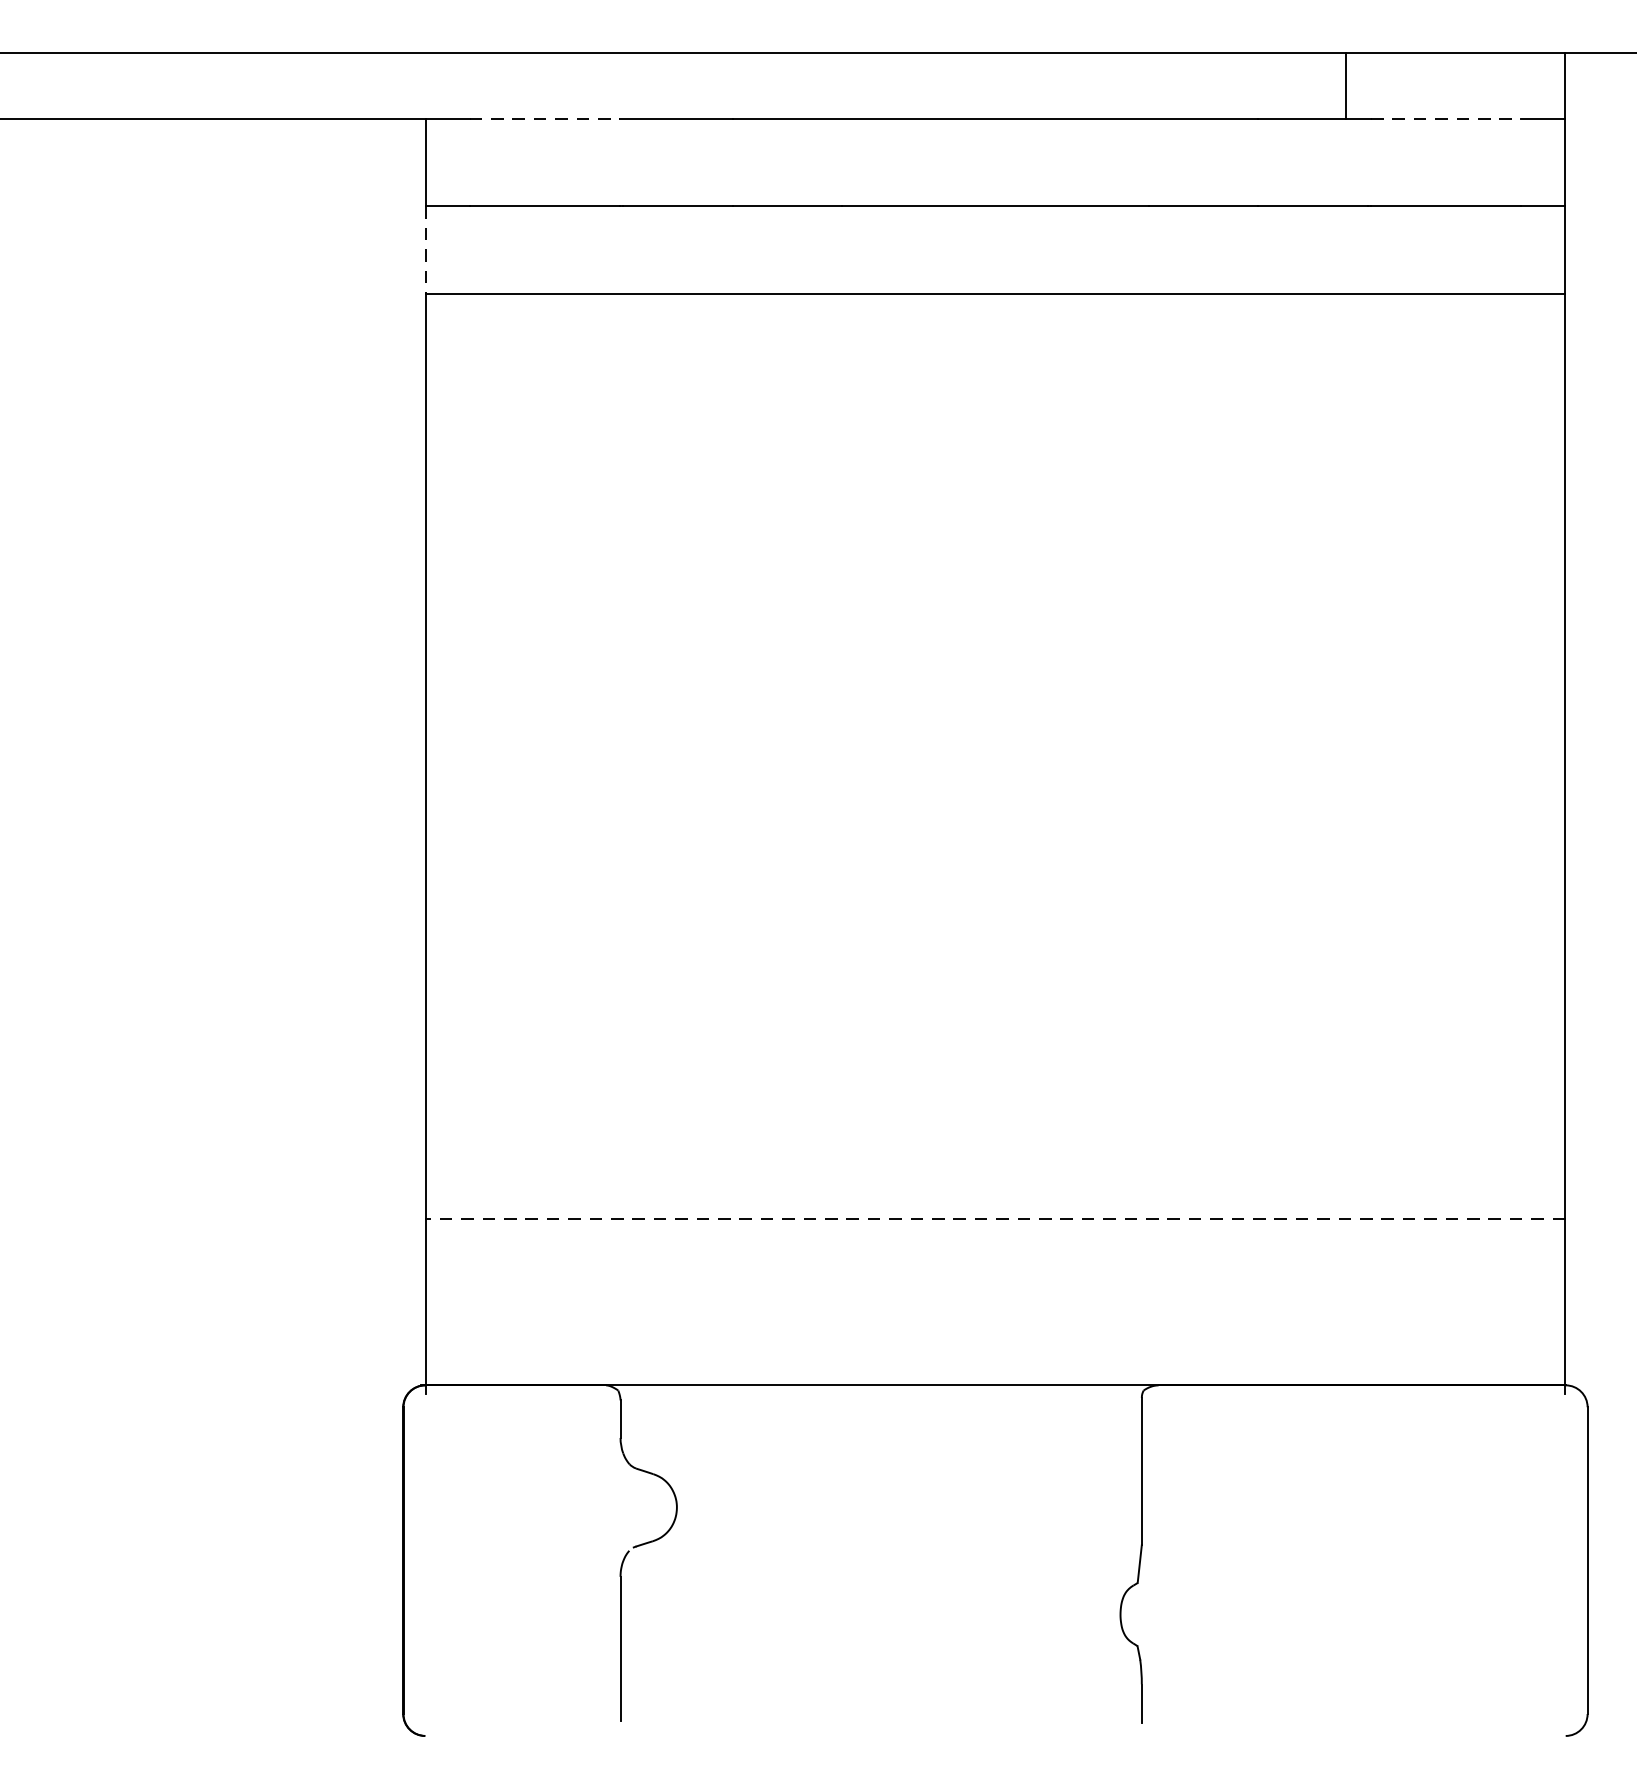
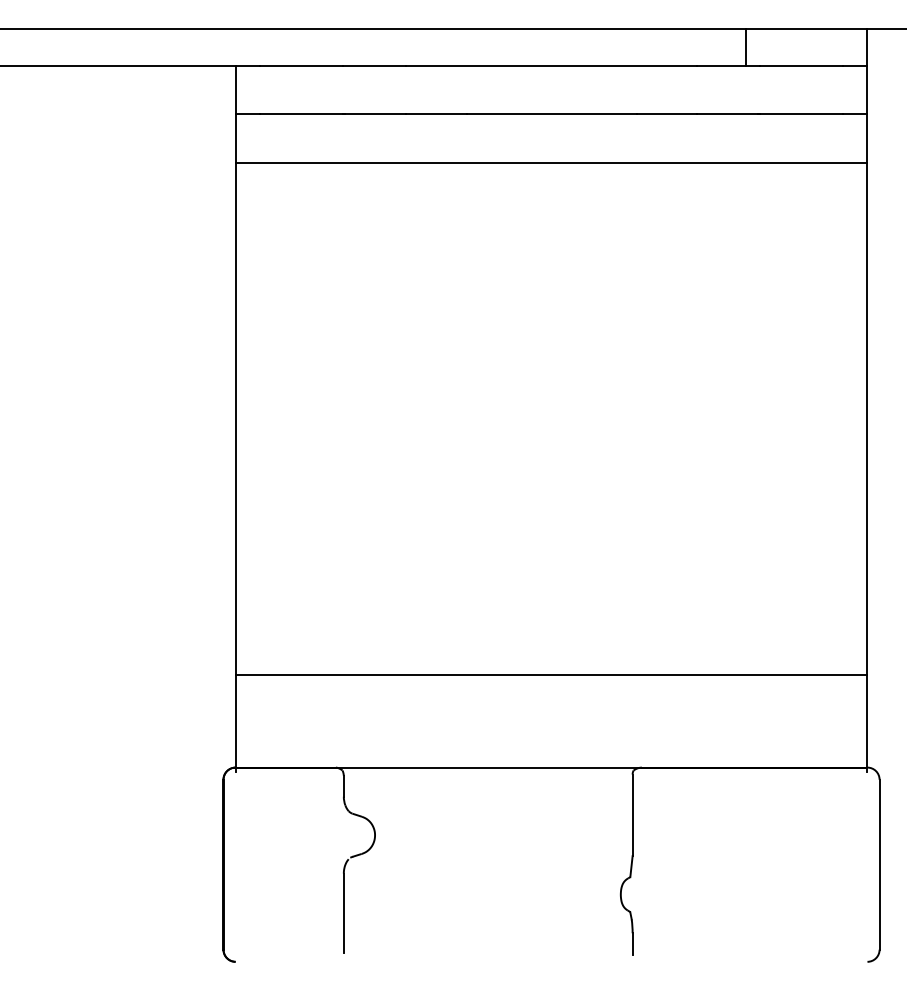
line: (544, 118) -> (301, 65), dashed -> solid
line: (1446, 118) -> (801, 65), dashed -> solid
line: (425, 251) -> (235, 139), dashed -> solid
line: (995, 1219) -> (551, 675), dashed -> solid

